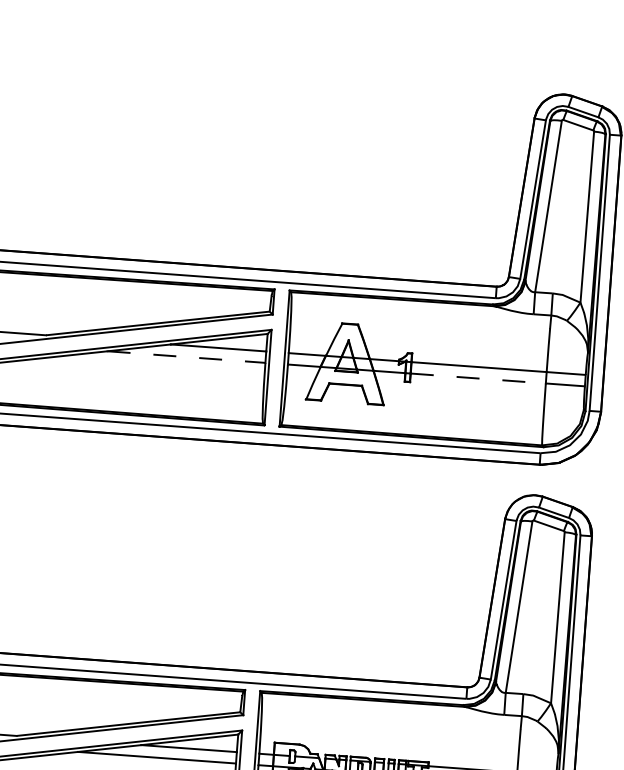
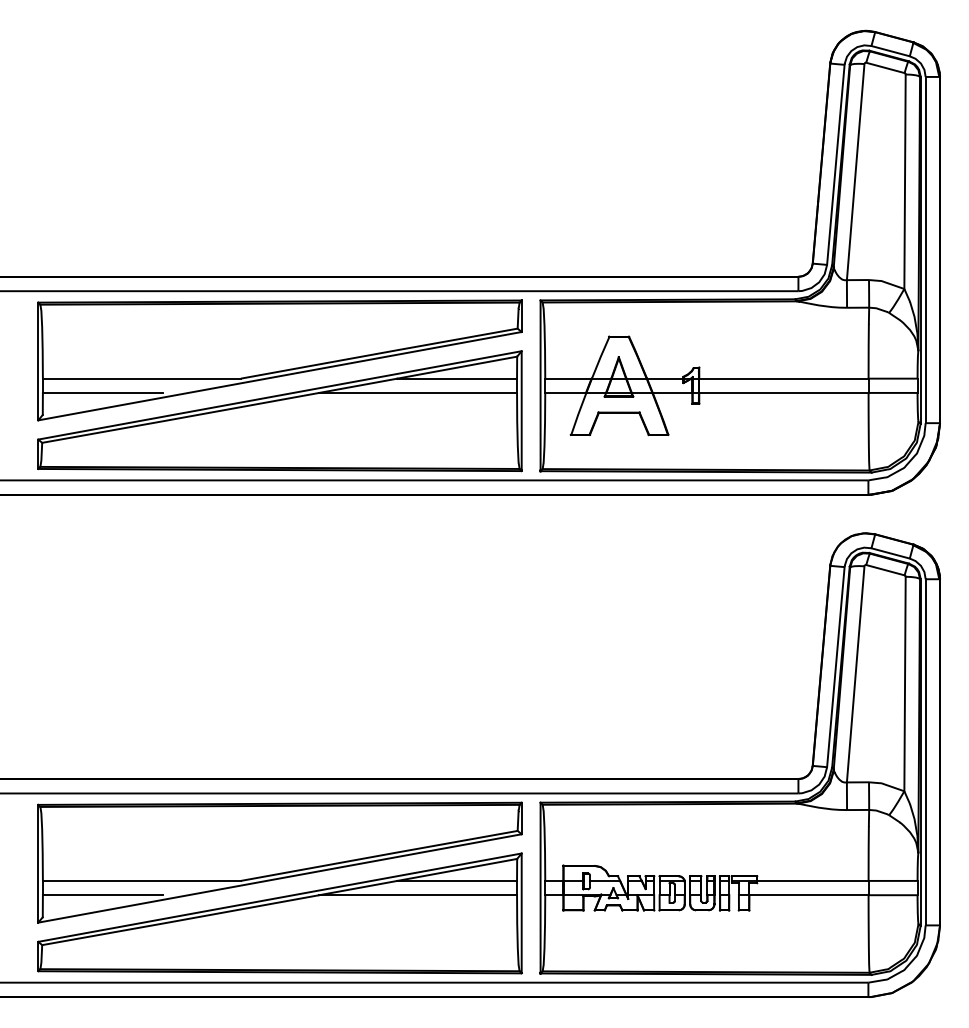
line: (186, 356) -> (418, 392), dashed -> solid
line: (478, 378) -> (783, 392), dashed -> solid

